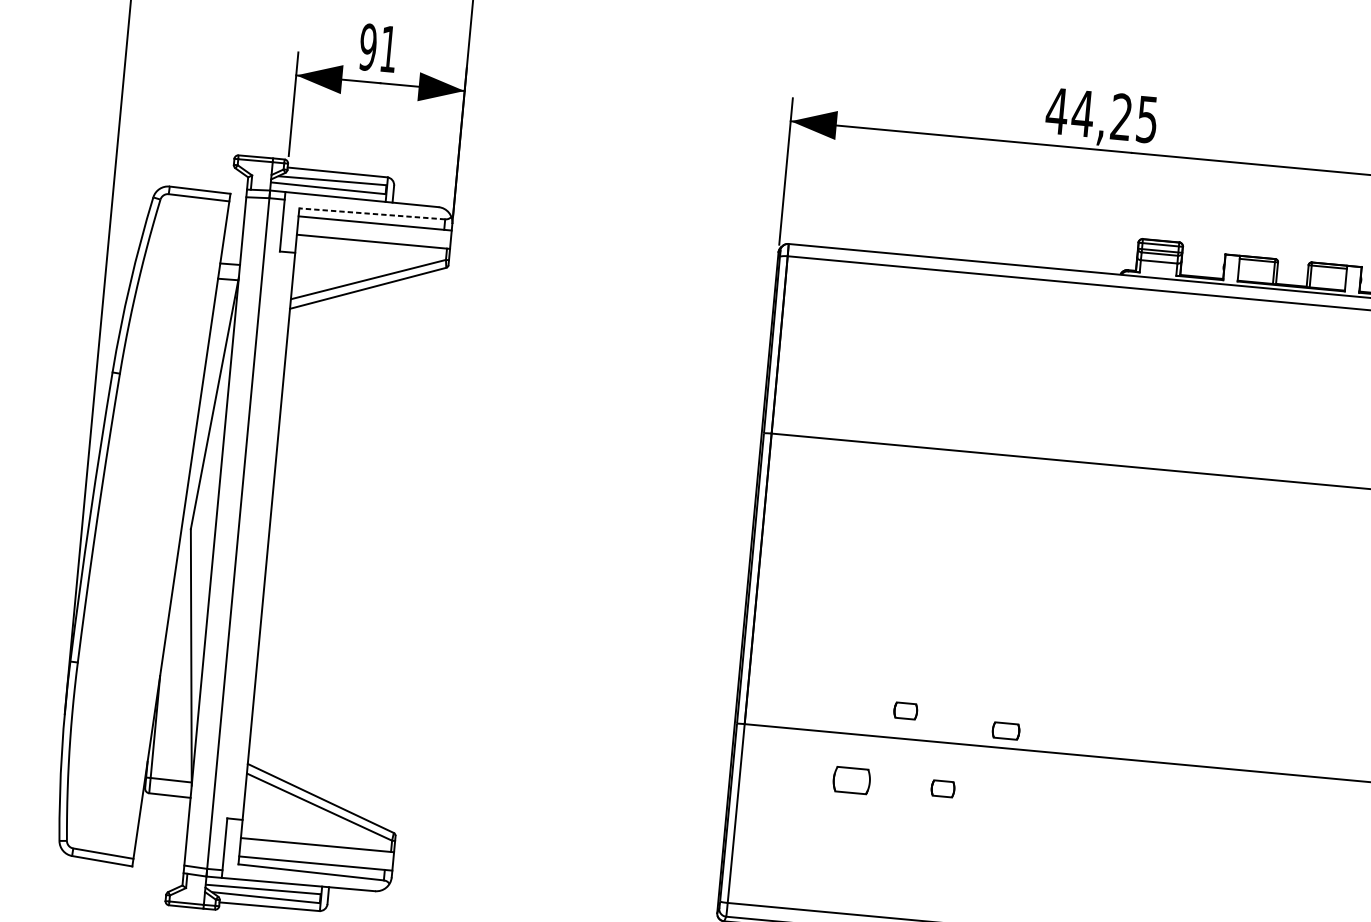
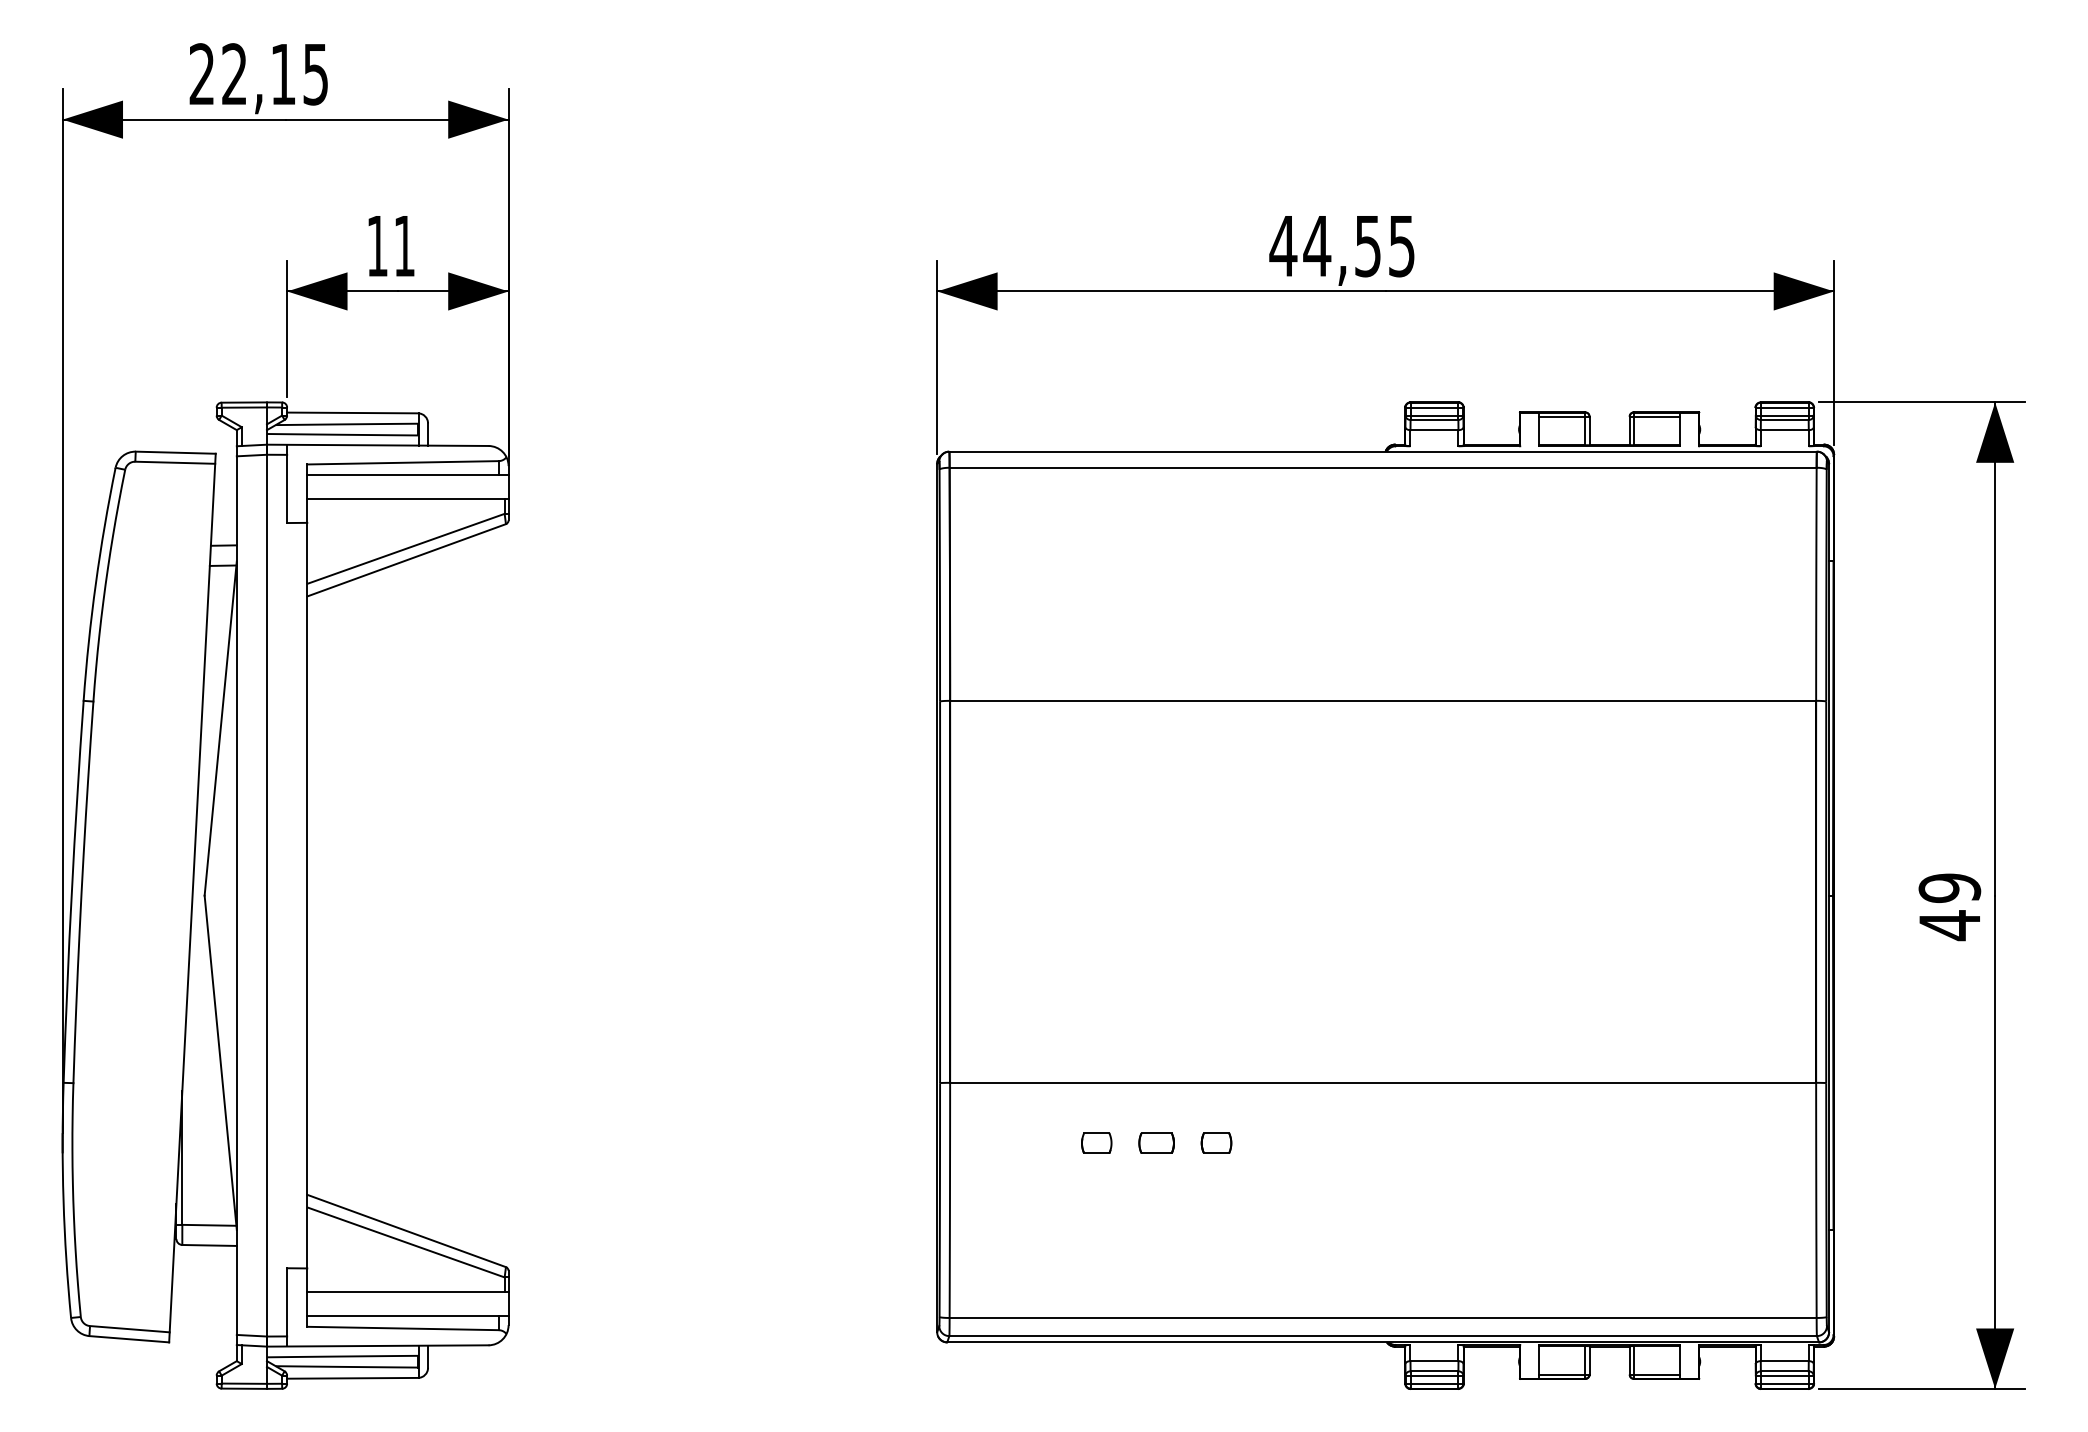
text: (368, 47) -> (377, 246), 91 -> 11
text: (1121, 116) -> (1367, 245), 44,25 -> 44,55
line: (372, 213) -> (403, 462), dashed -> solid
part: (905, 710) -> (1158, 1045), removed
part: (1006, 730) -> (1156, 1142), moved
part: (851, 779) -> (1096, 1142), size x0.62

